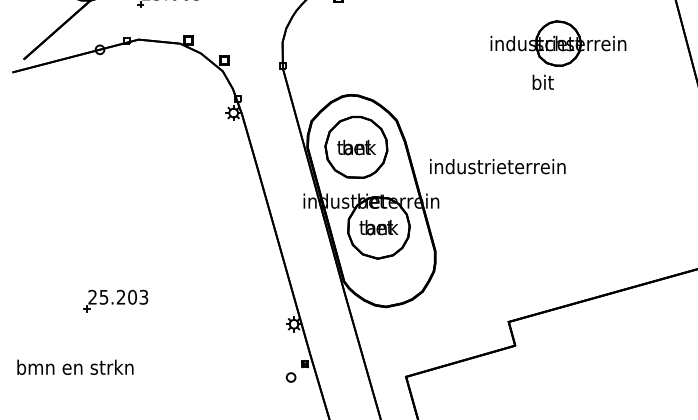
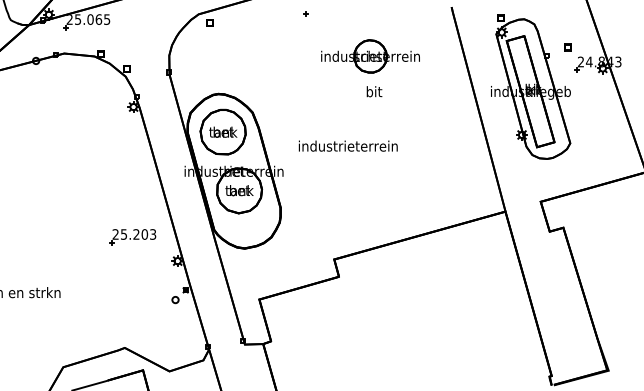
text: (543, 82) -> (374, 91), moved
text: (496, 165) -> (347, 145), moved
part: (115, 301) -> (132, 237), moved

